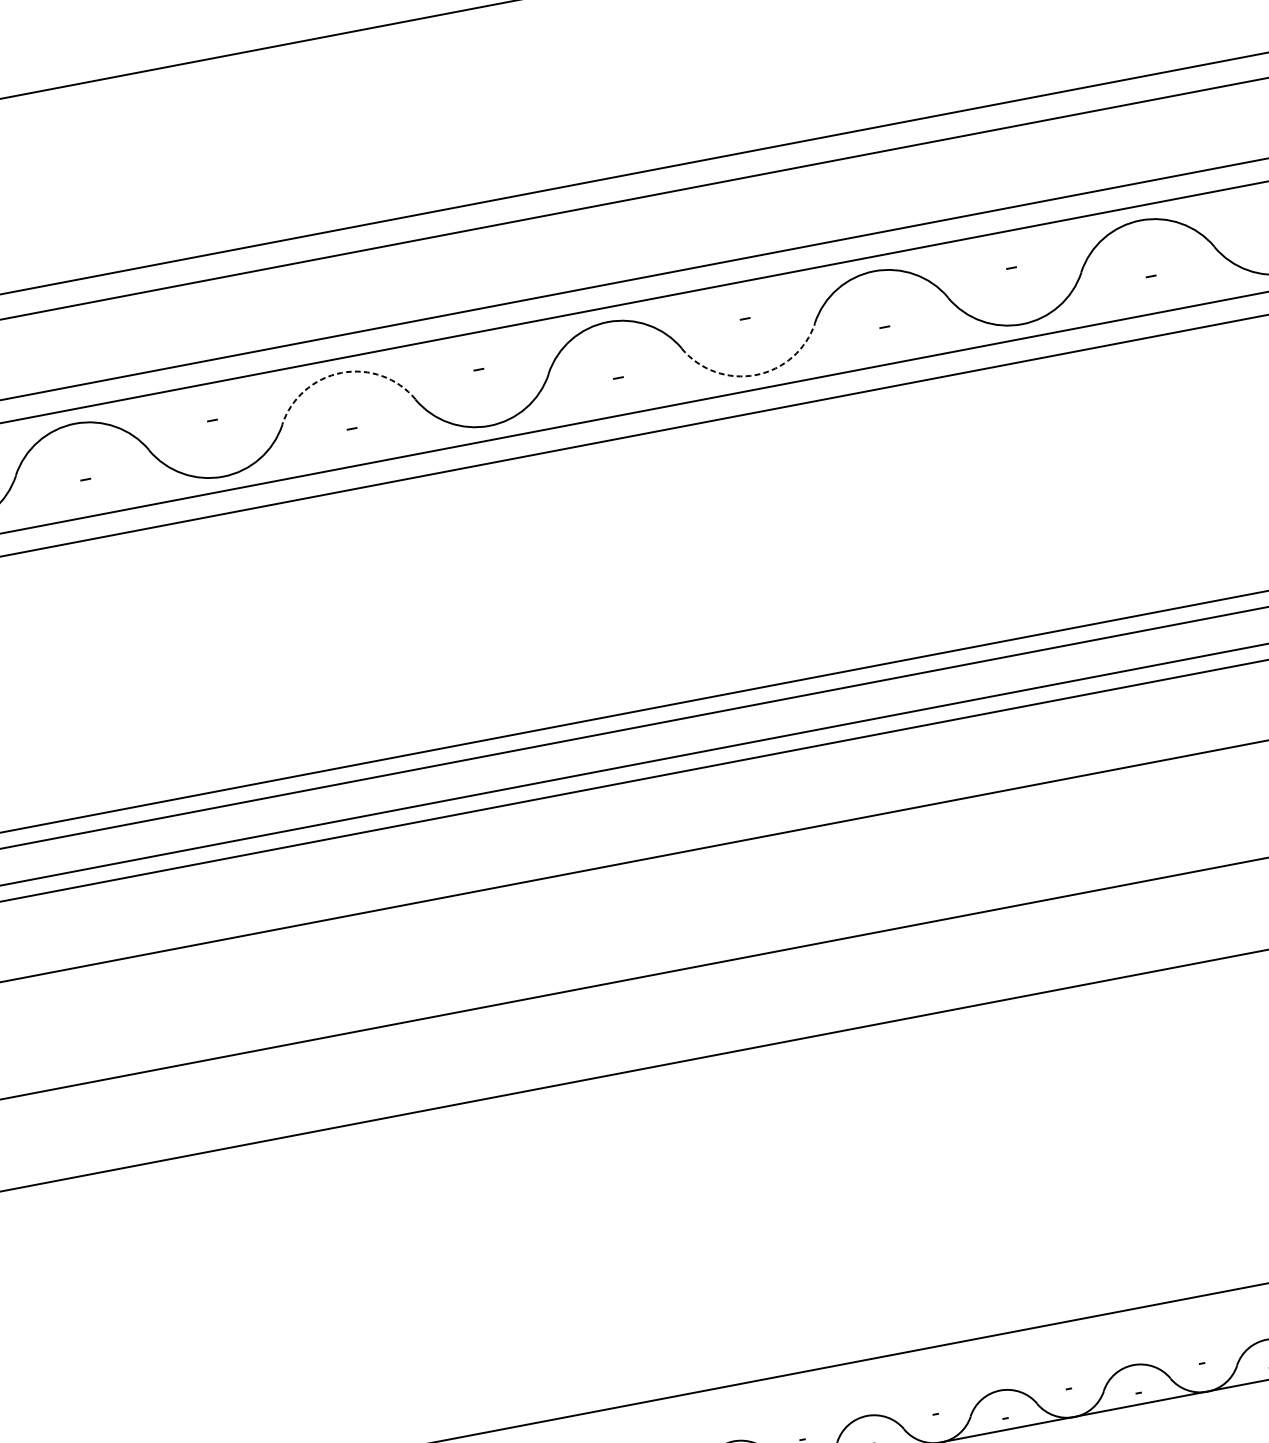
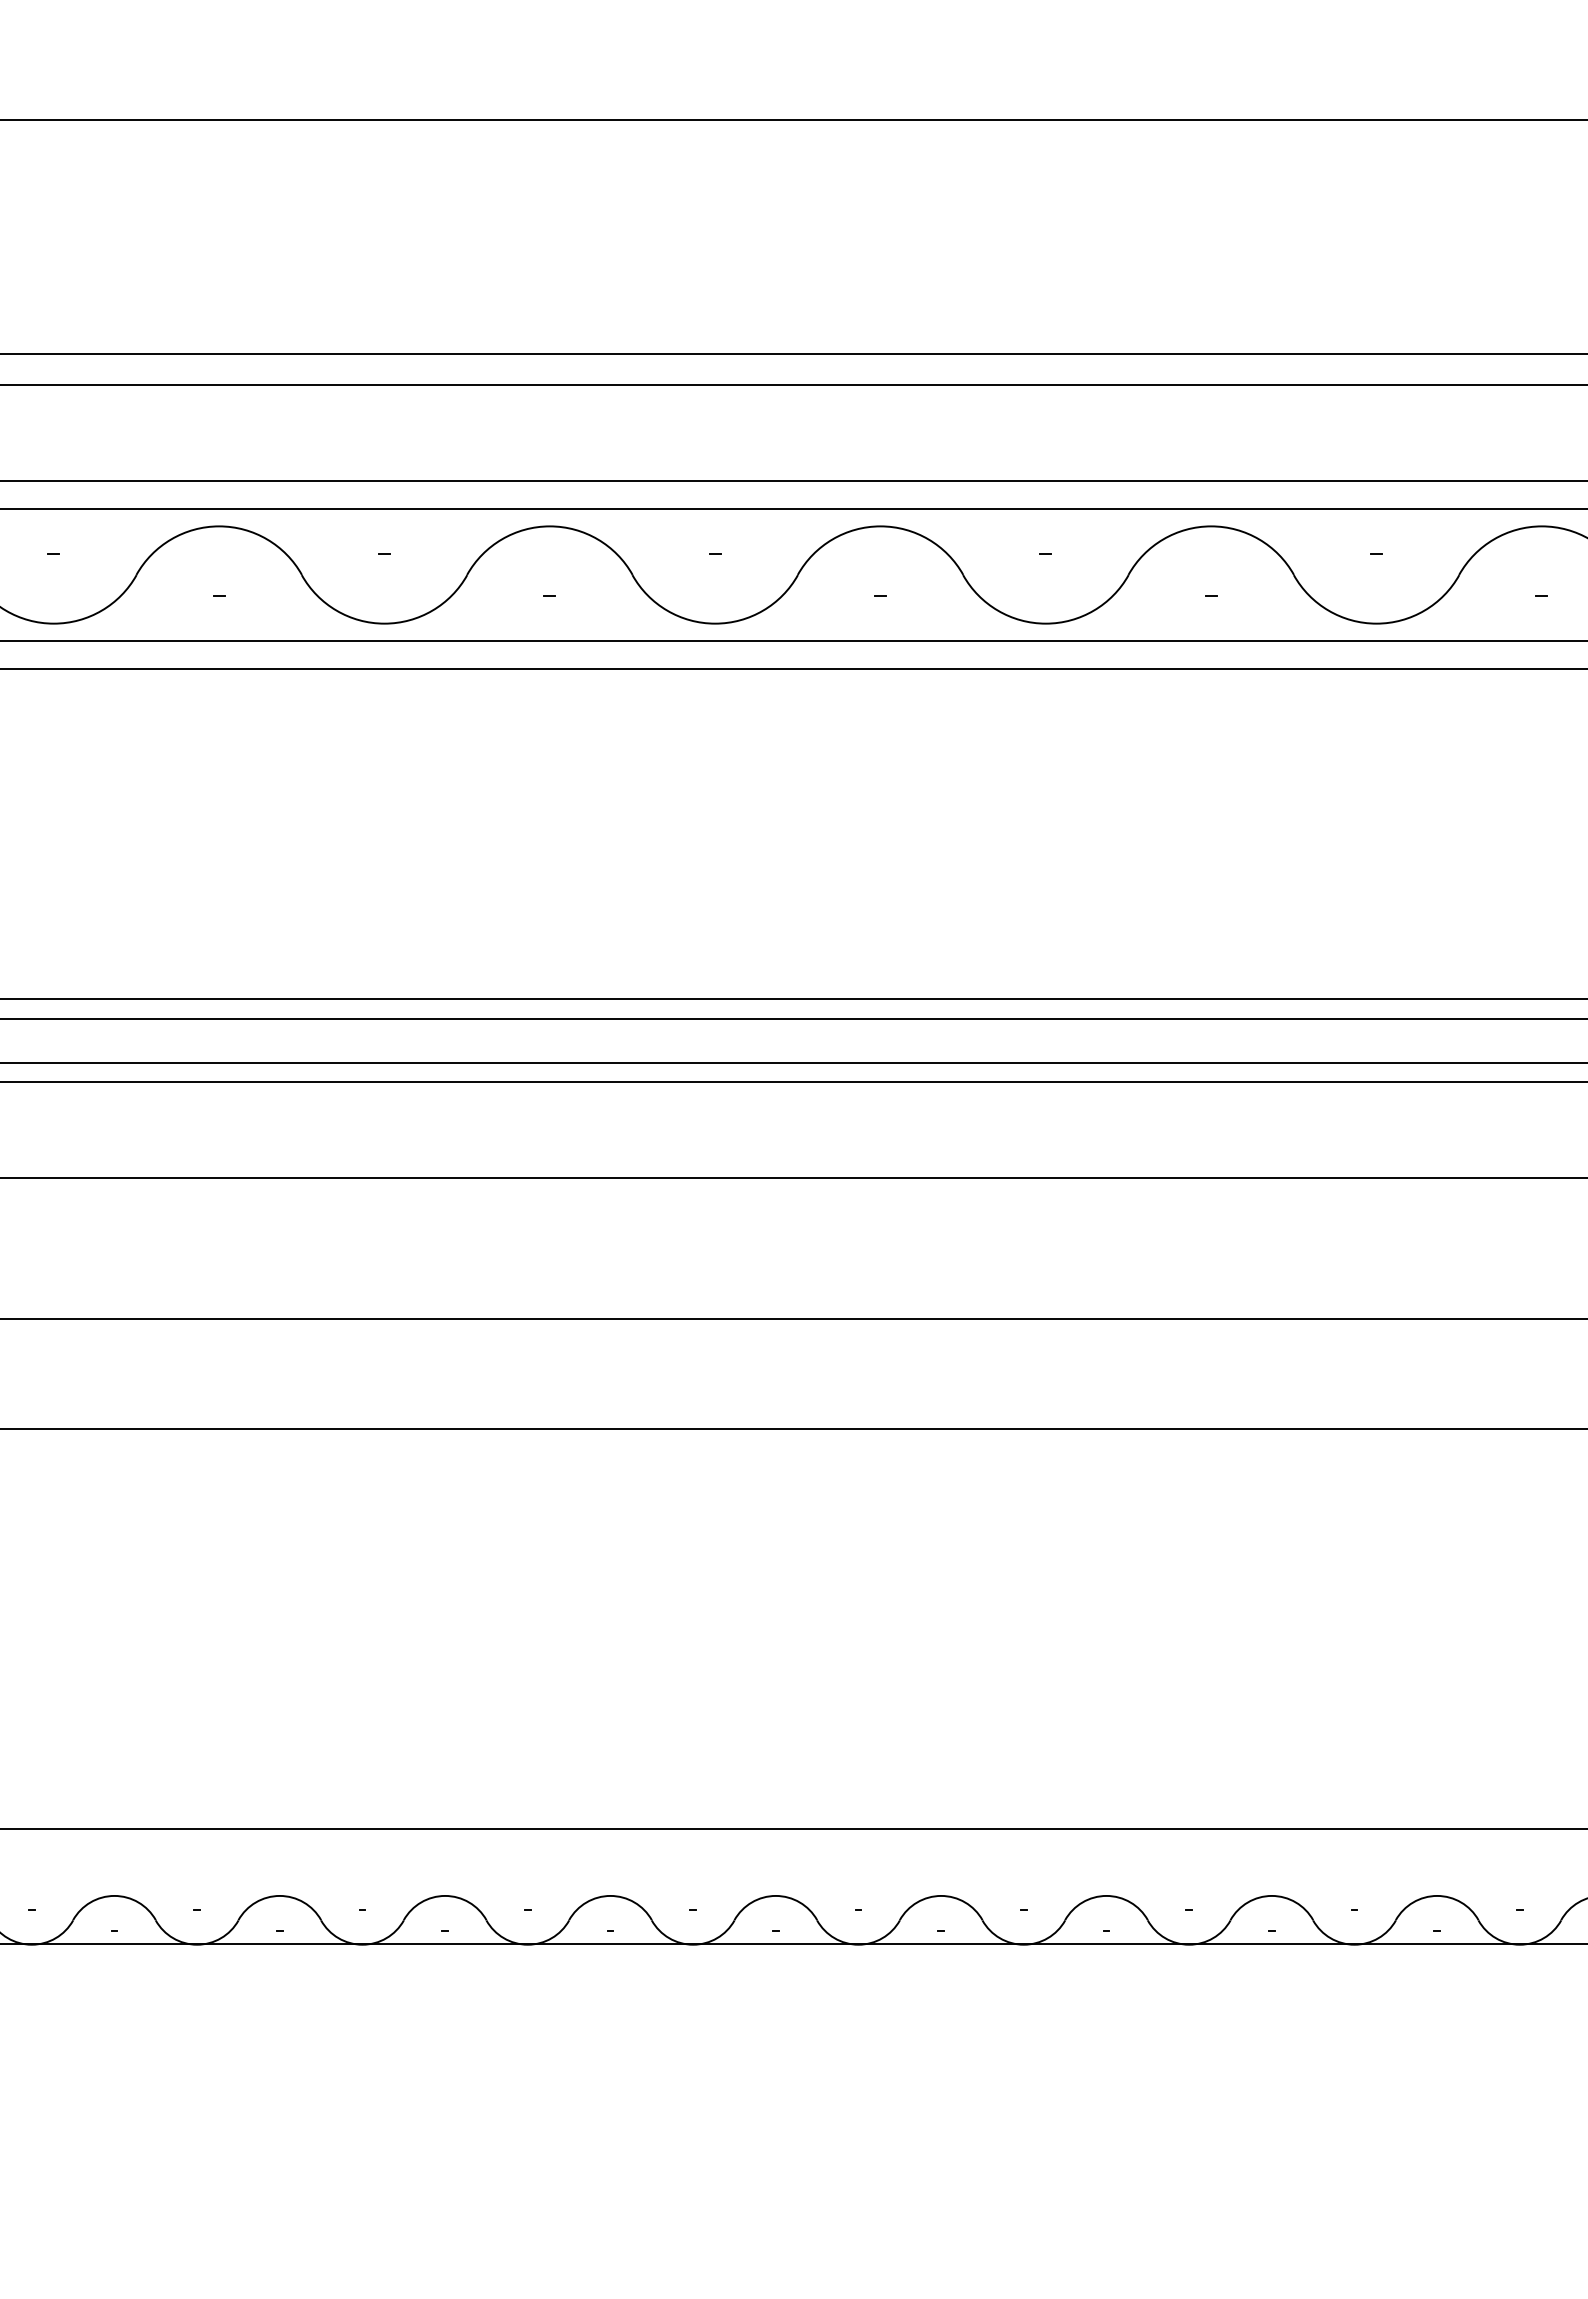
arc: (341, 373) -> (549, 526), dashed -> solid
arc: (755, 374) -> (1045, 623), dashed -> solid

